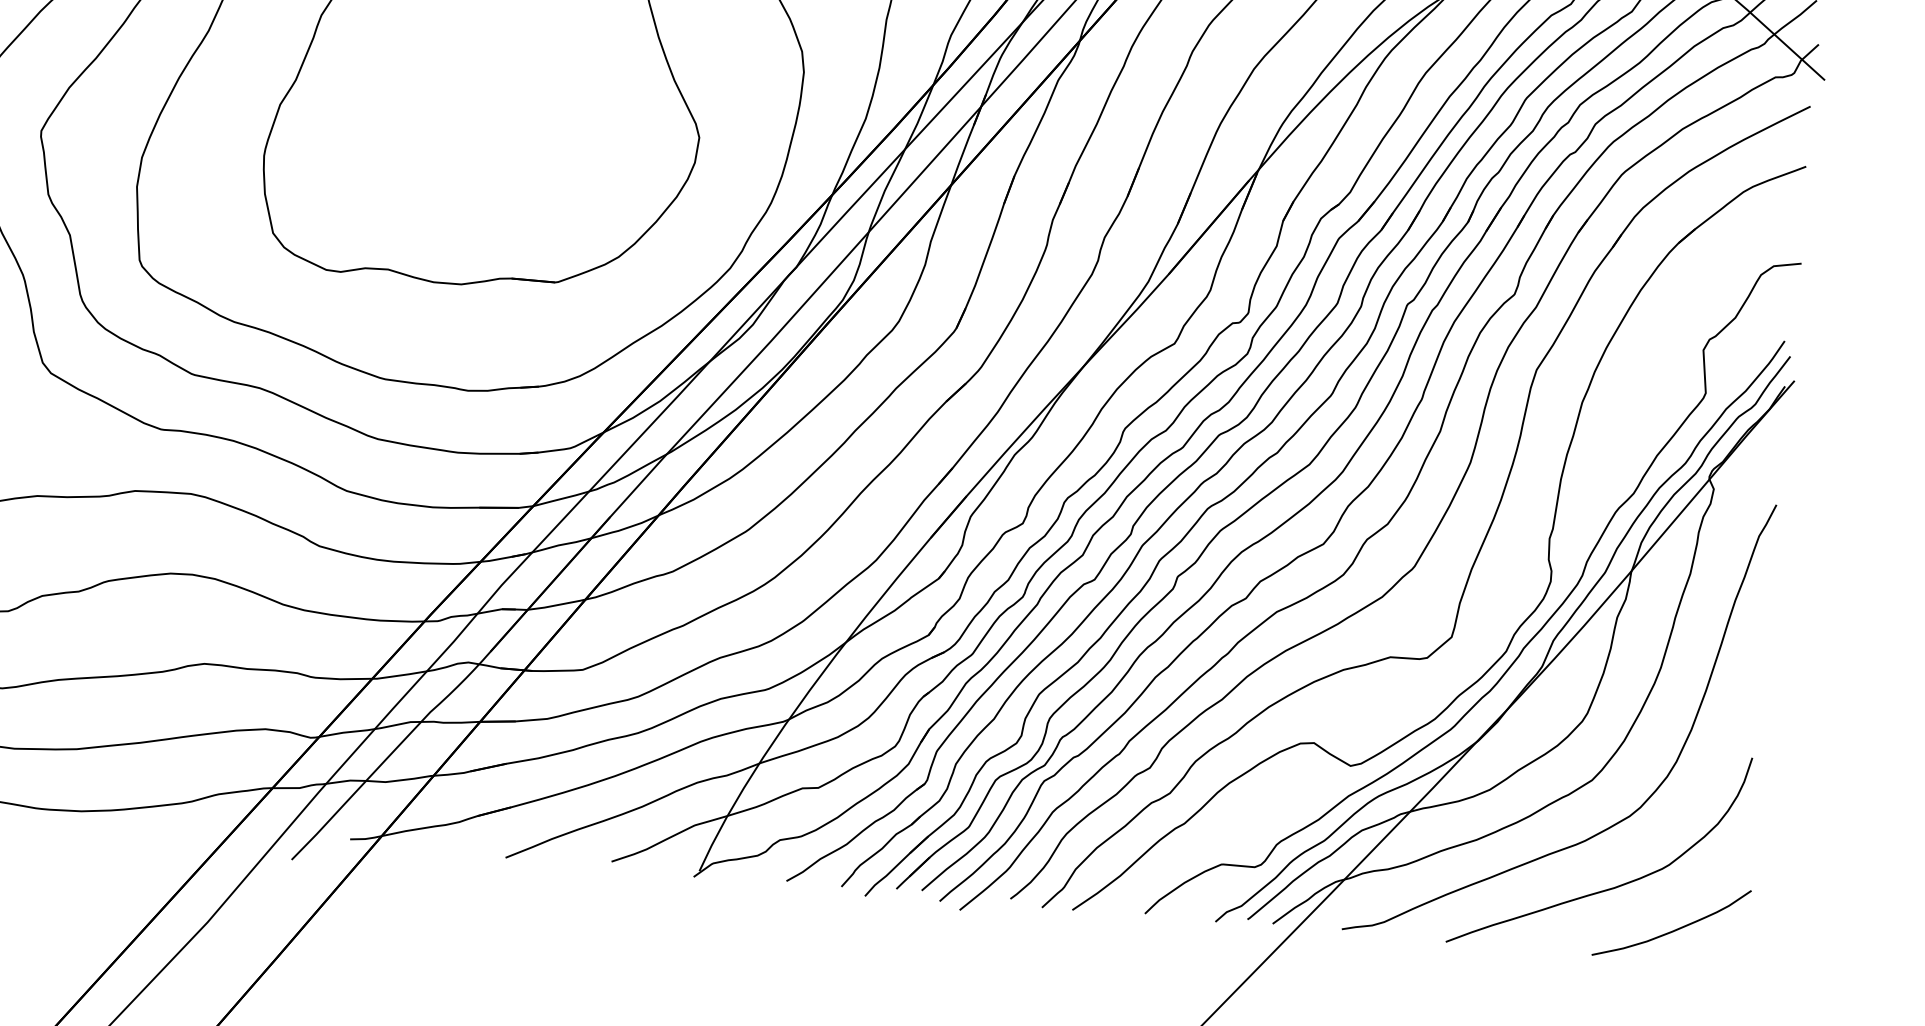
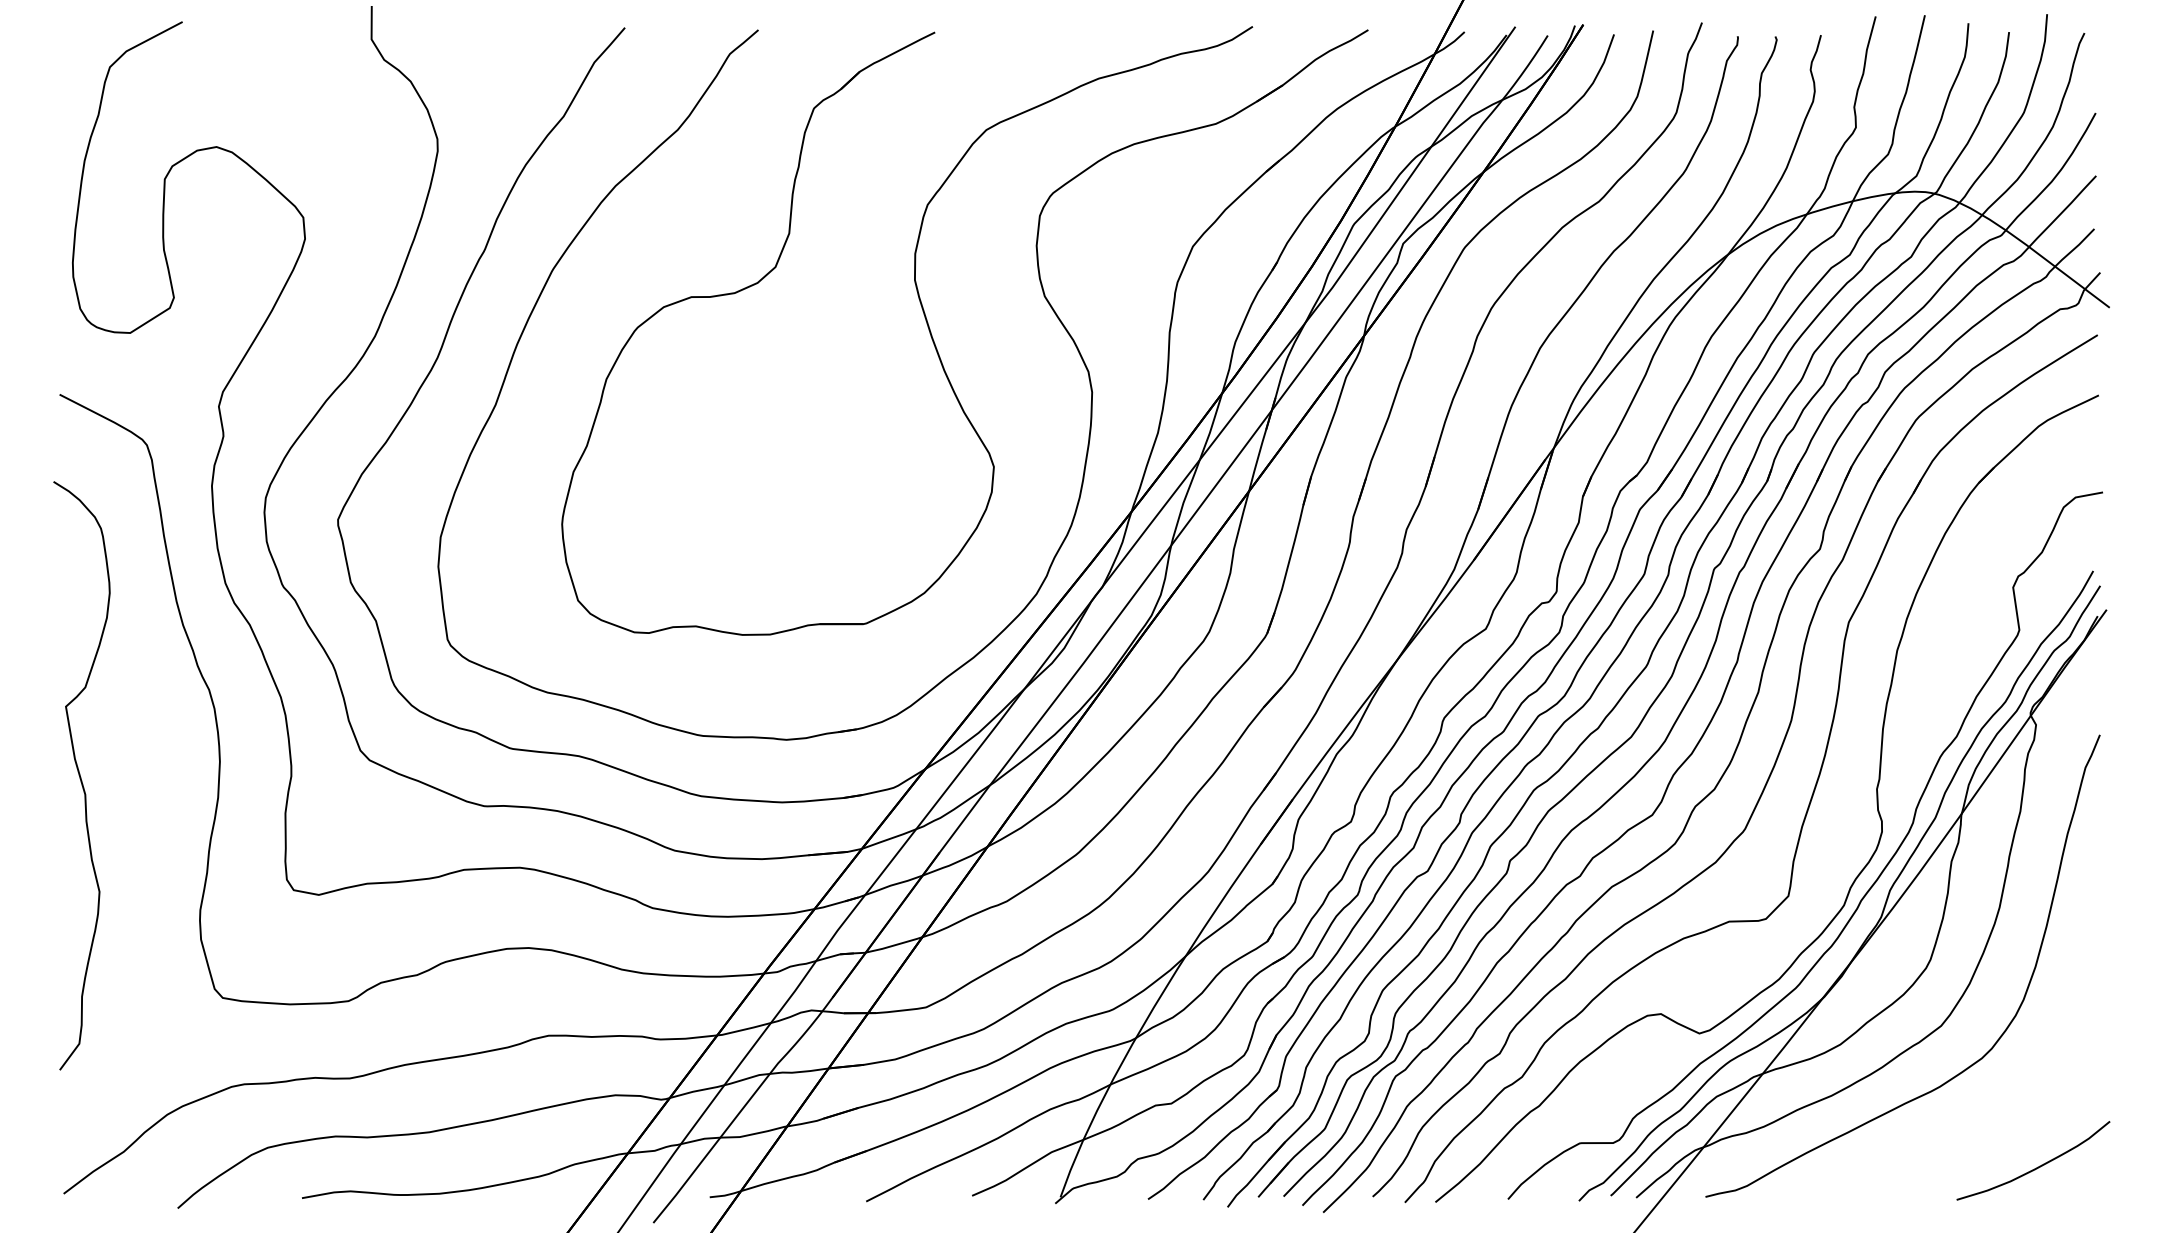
curve: (1612, 887) -> (1971, 1130), removed

